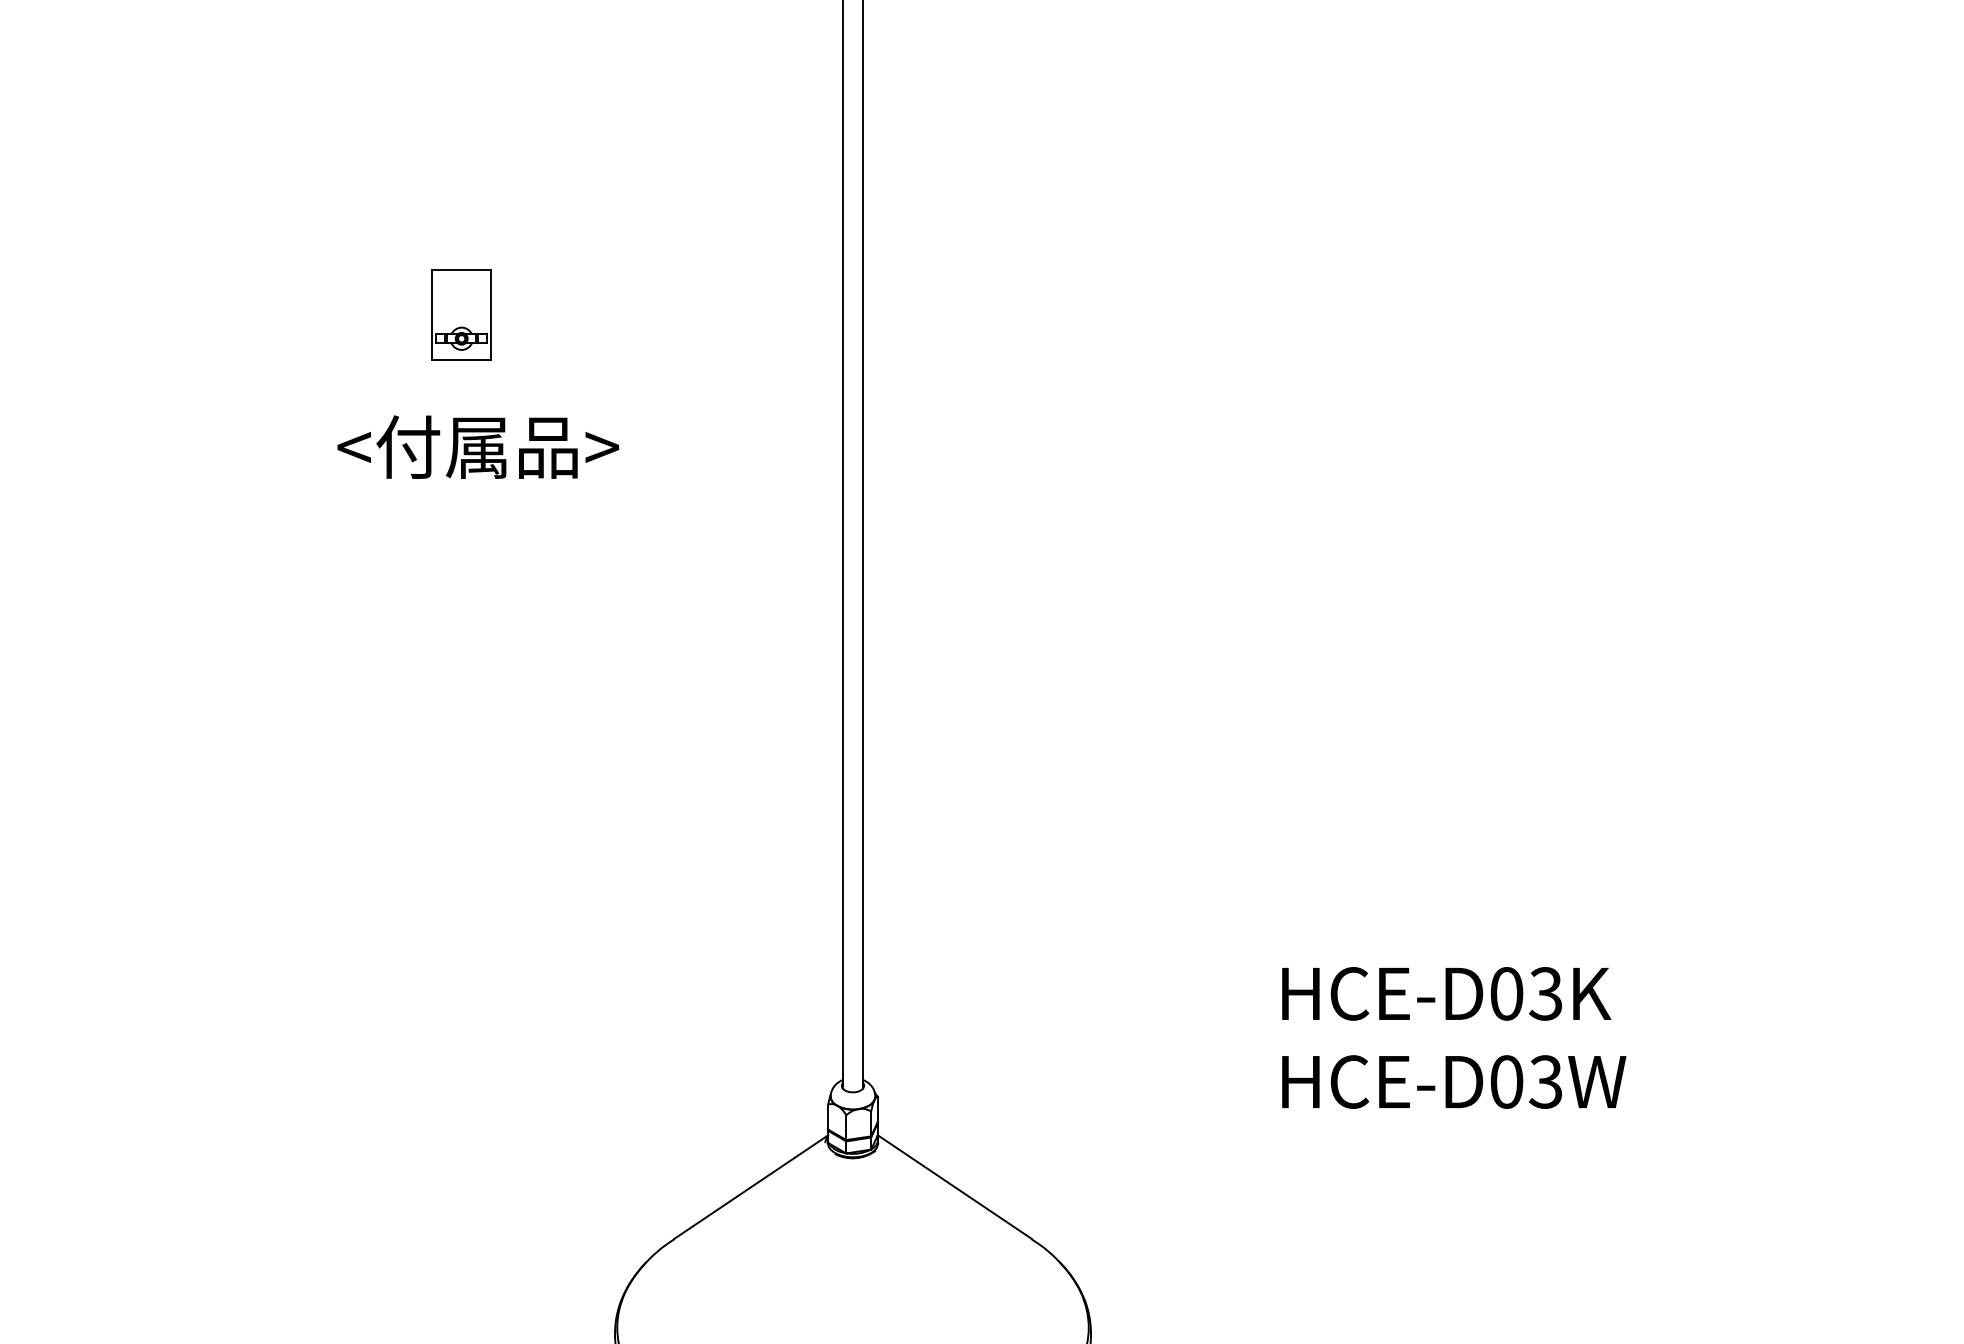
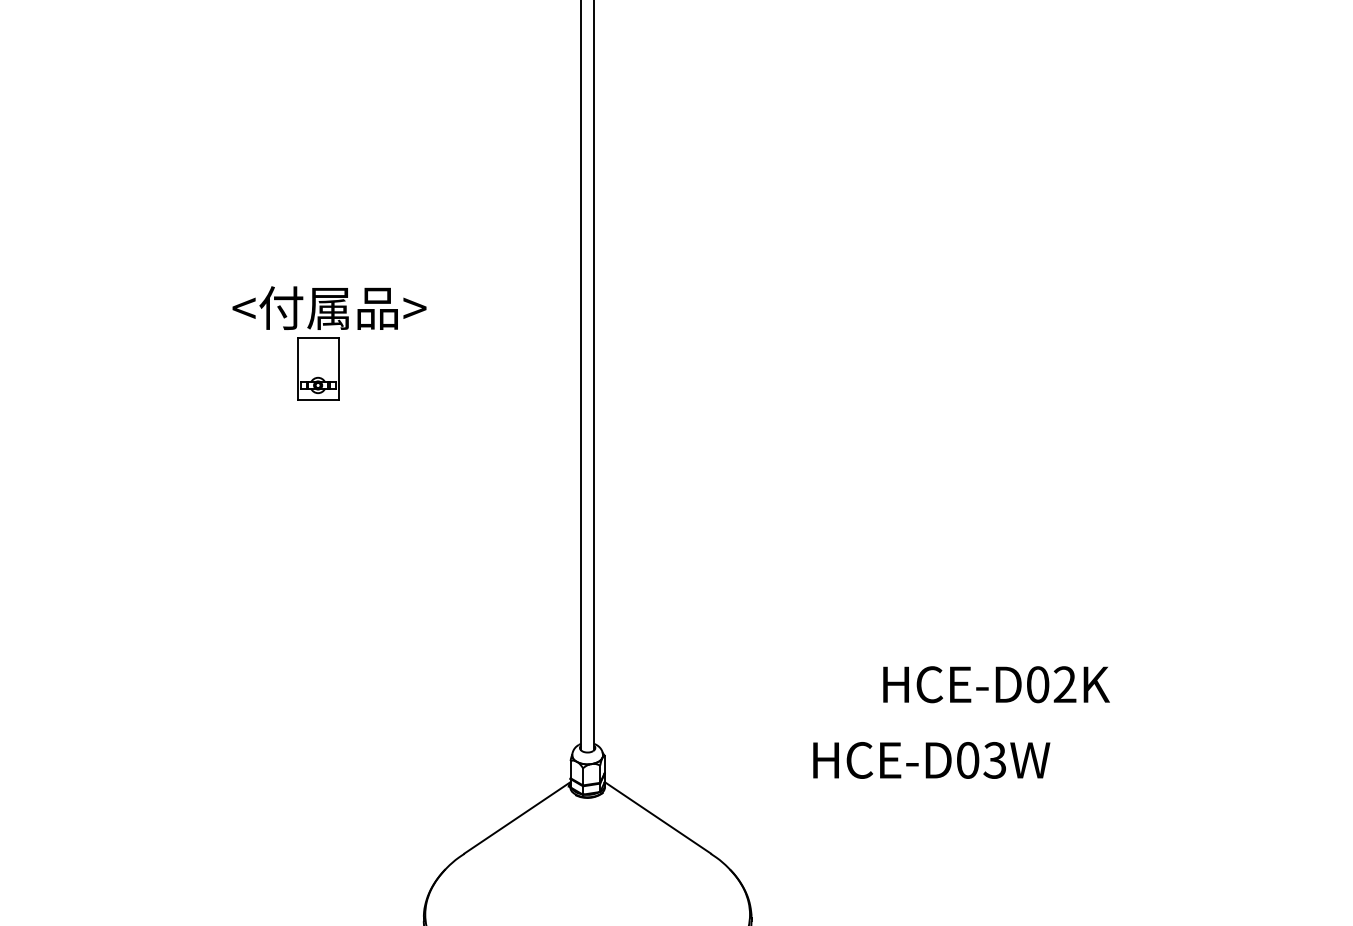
part: (462, 314) -> (318, 368), moved
text: (1545, 993) -> (1064, 684), HCE-D03K -> HCE-D02K
text: (1453, 1082) -> (931, 760), moved

